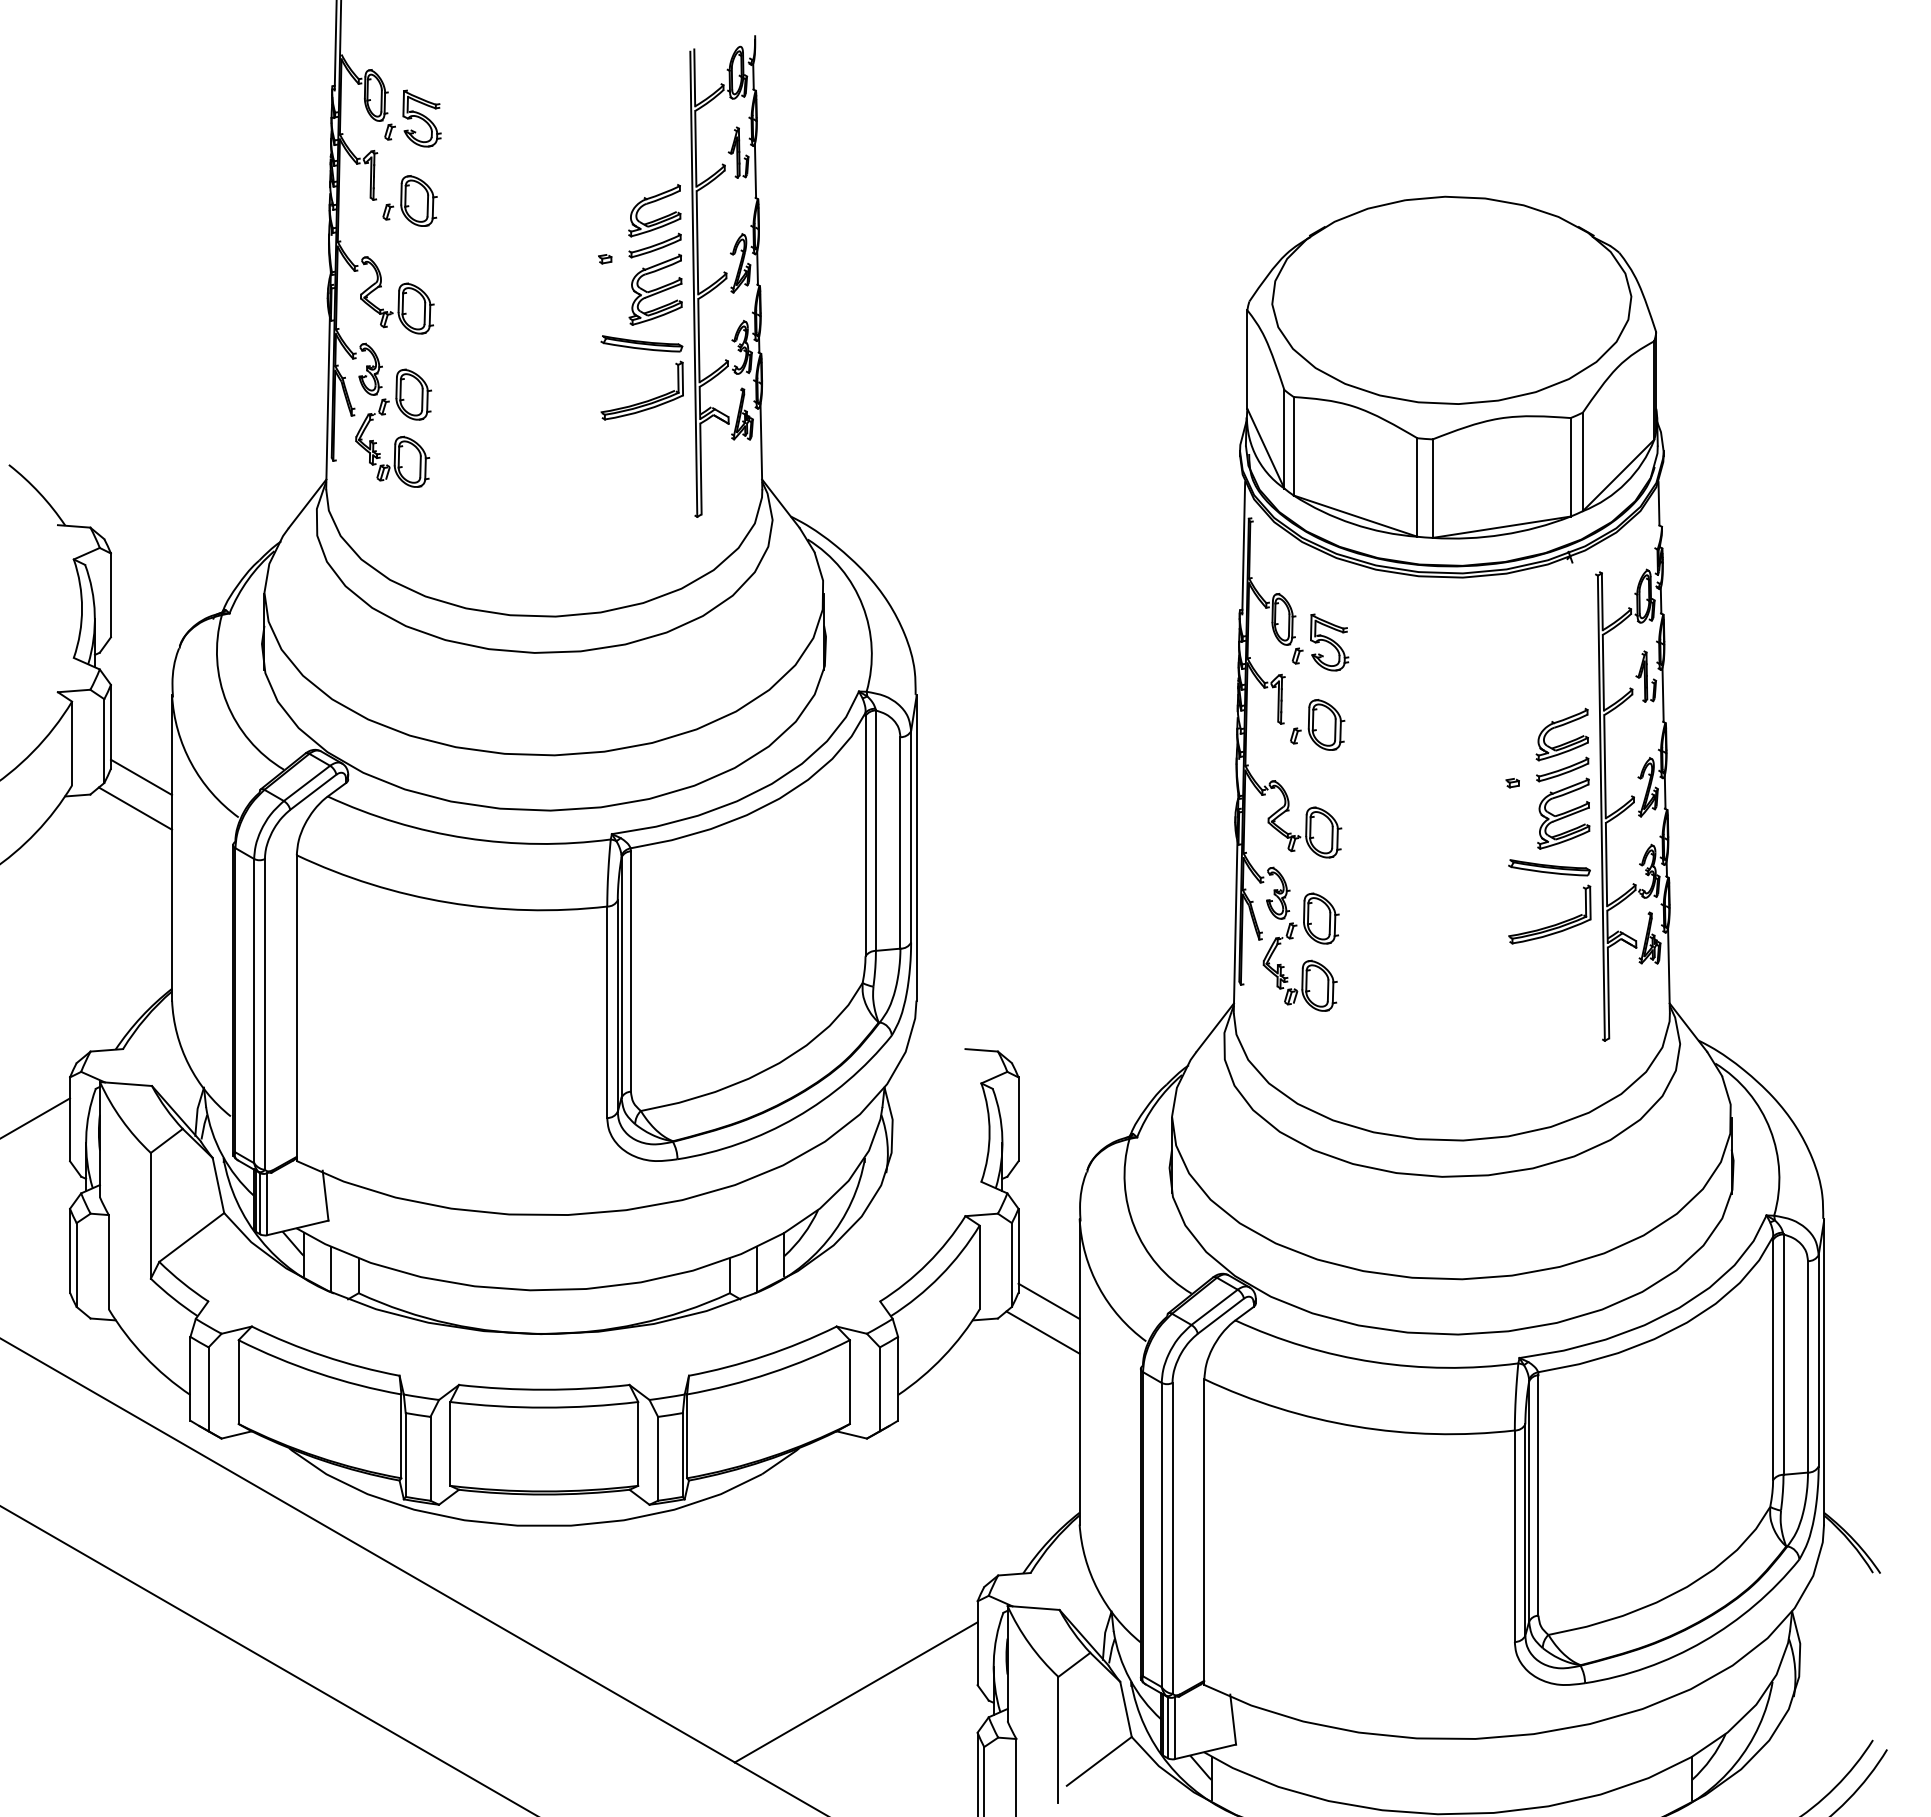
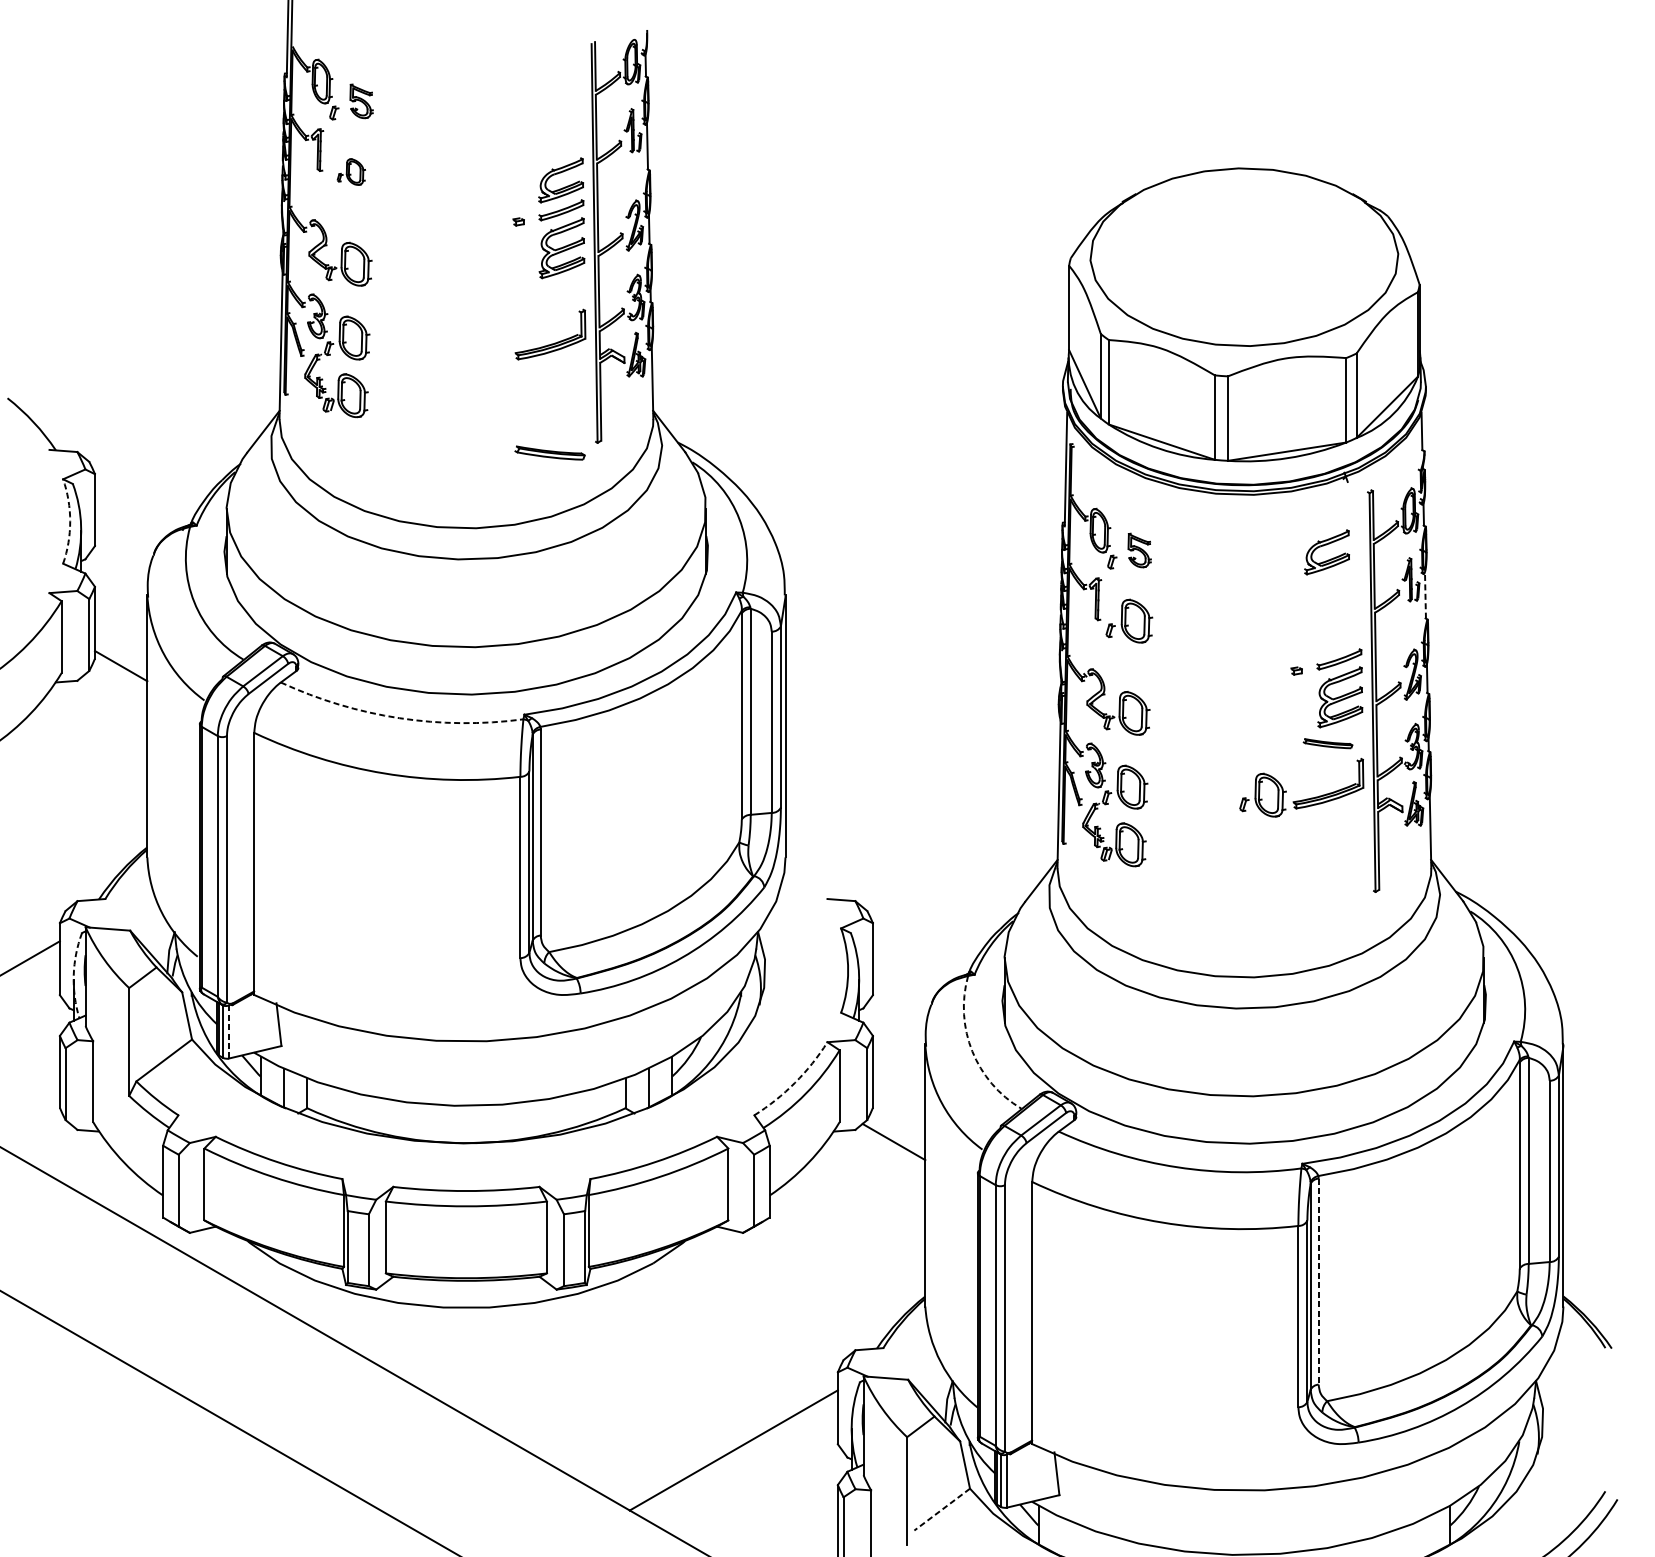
part: (421, 118) -> (361, 101), size x0.7
part: (409, 200) -> (350, 171), size x0.6
part: (641, 343) -> (549, 452), moved
arc: (82, 608) -> (70, 521), solid -> dashed
part: (1329, 642) -> (1139, 550), size x0.7
line: (1663, 694) -> (1425, 595), solid -> dashed
part: (1558, 727) -> (1323, 546), moved
line: (135, 808) -> (116, 692), removed
arc: (466, 838) -> (399, 718), solid -> dashed
part: (1549, 867) -> (1328, 743), size x0.7
part: (1473, 927) -> (1262, 794), added
arc: (86, 1138) -> (74, 975), solid -> dashed
line: (267, 1204) -> (229, 1032), solid -> dashed
arc: (1134, 1226) -> (972, 1051), solid -> dashed
arc: (927, 1263) -> (794, 1082), solid -> dashed
line: (1048, 1300) -> (898, 1114), removed
line: (1538, 1495) -> (1318, 1281), solid -> dashed
line: (1099, 1761) -> (942, 1509), solid -> dashed

